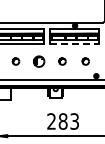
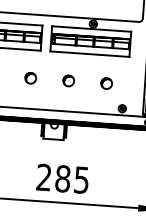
line: (74, 44) -> (90, 54), dashed -> solid
part: (39, 61) -> (31, 78), size x0.62
text: (74, 121) -> (81, 180), 283 -> 285

